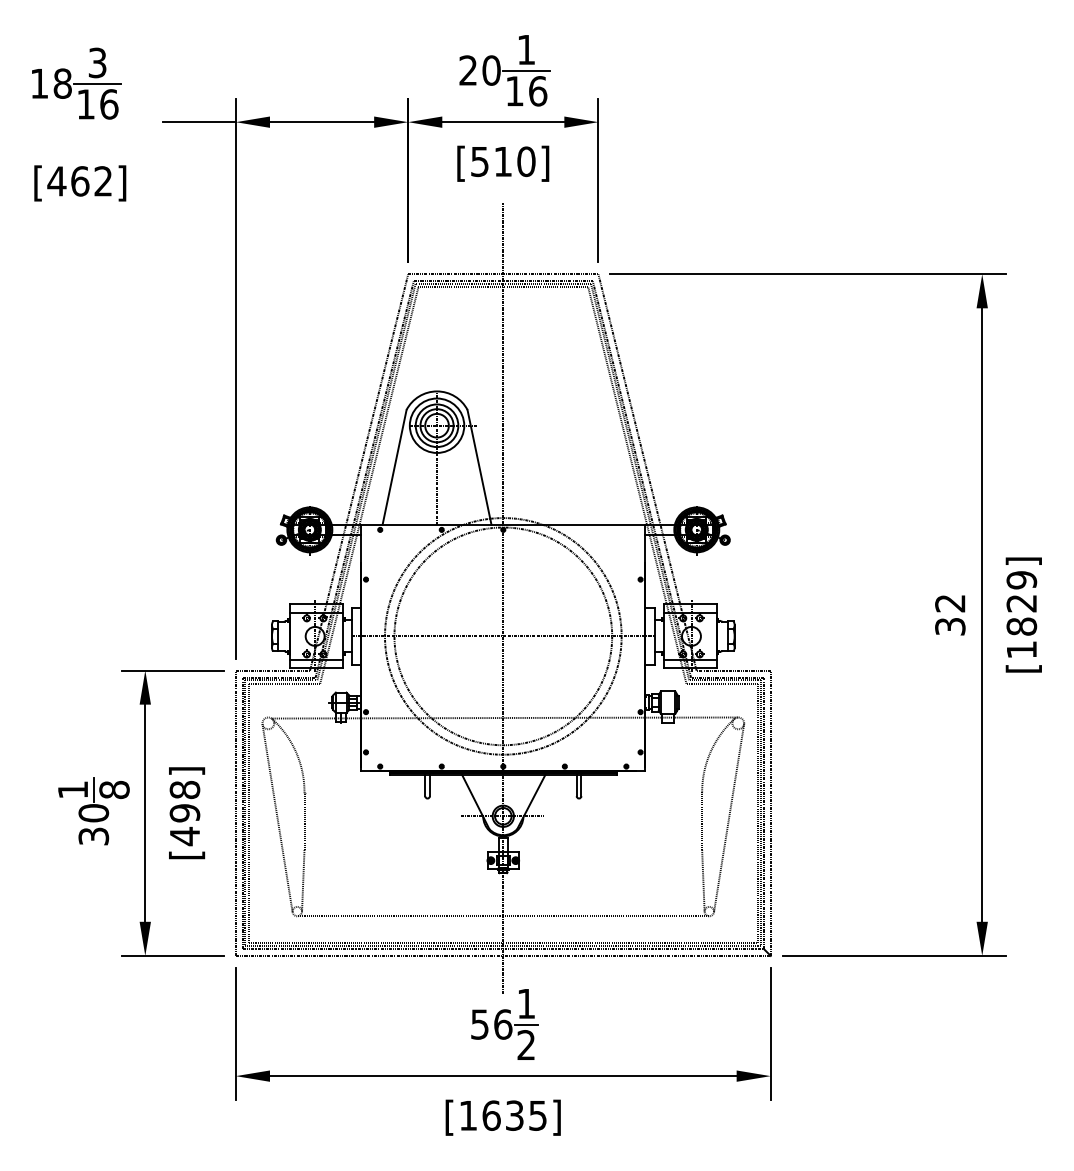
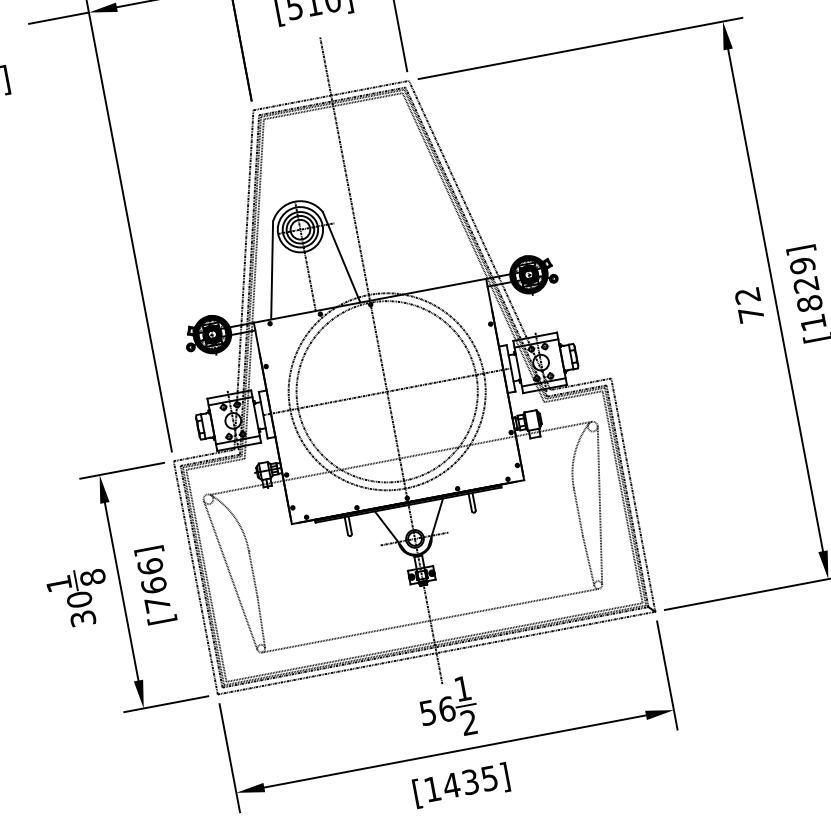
text: (950, 626) -> (751, 314), 32 -> 72
text: (184, 813) -> (153, 585), [498] -> [766]
text: (491, 1115) -> (451, 785), [1635] -> [1435]

